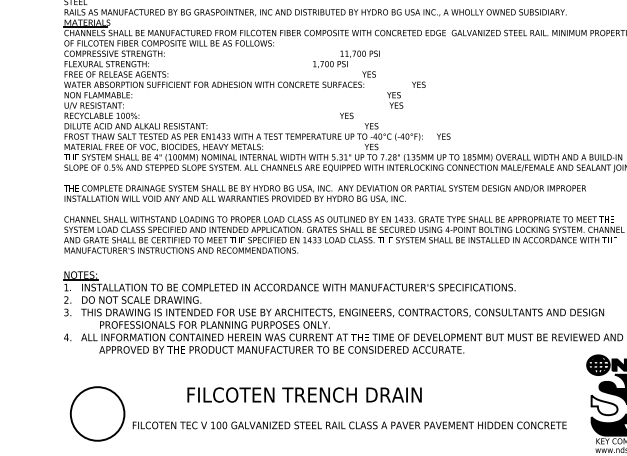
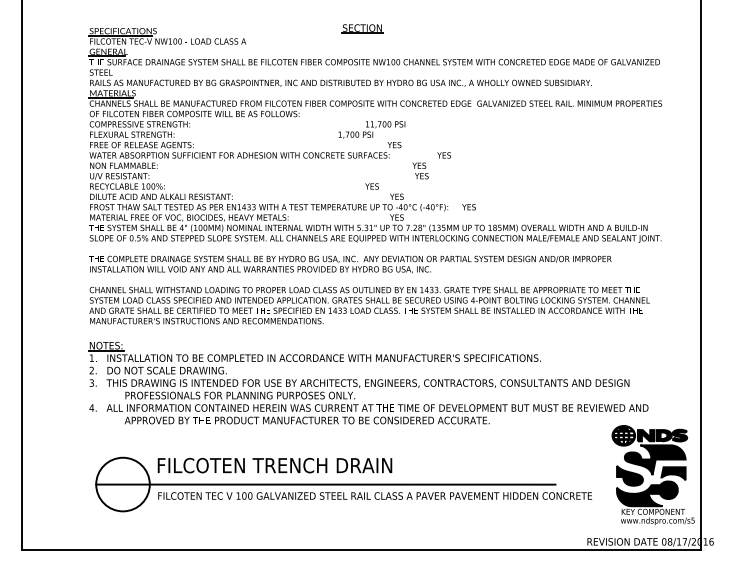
text: (304, 394) -> (274, 465), moved
fill: (604, 404) -> (629, 475), added
line: (300, 413) -> (325, 484), added

